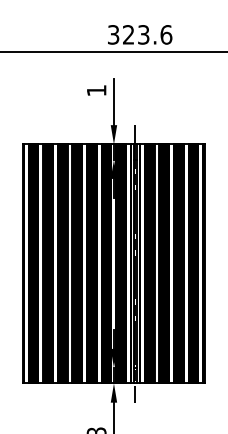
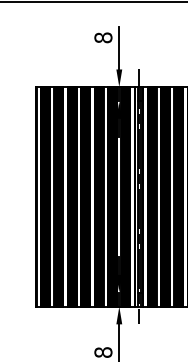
text: (96, 90) -> (103, 37), 1 -> 8

